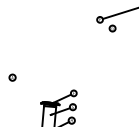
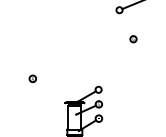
part: (112, 28) -> (133, 39), moved

